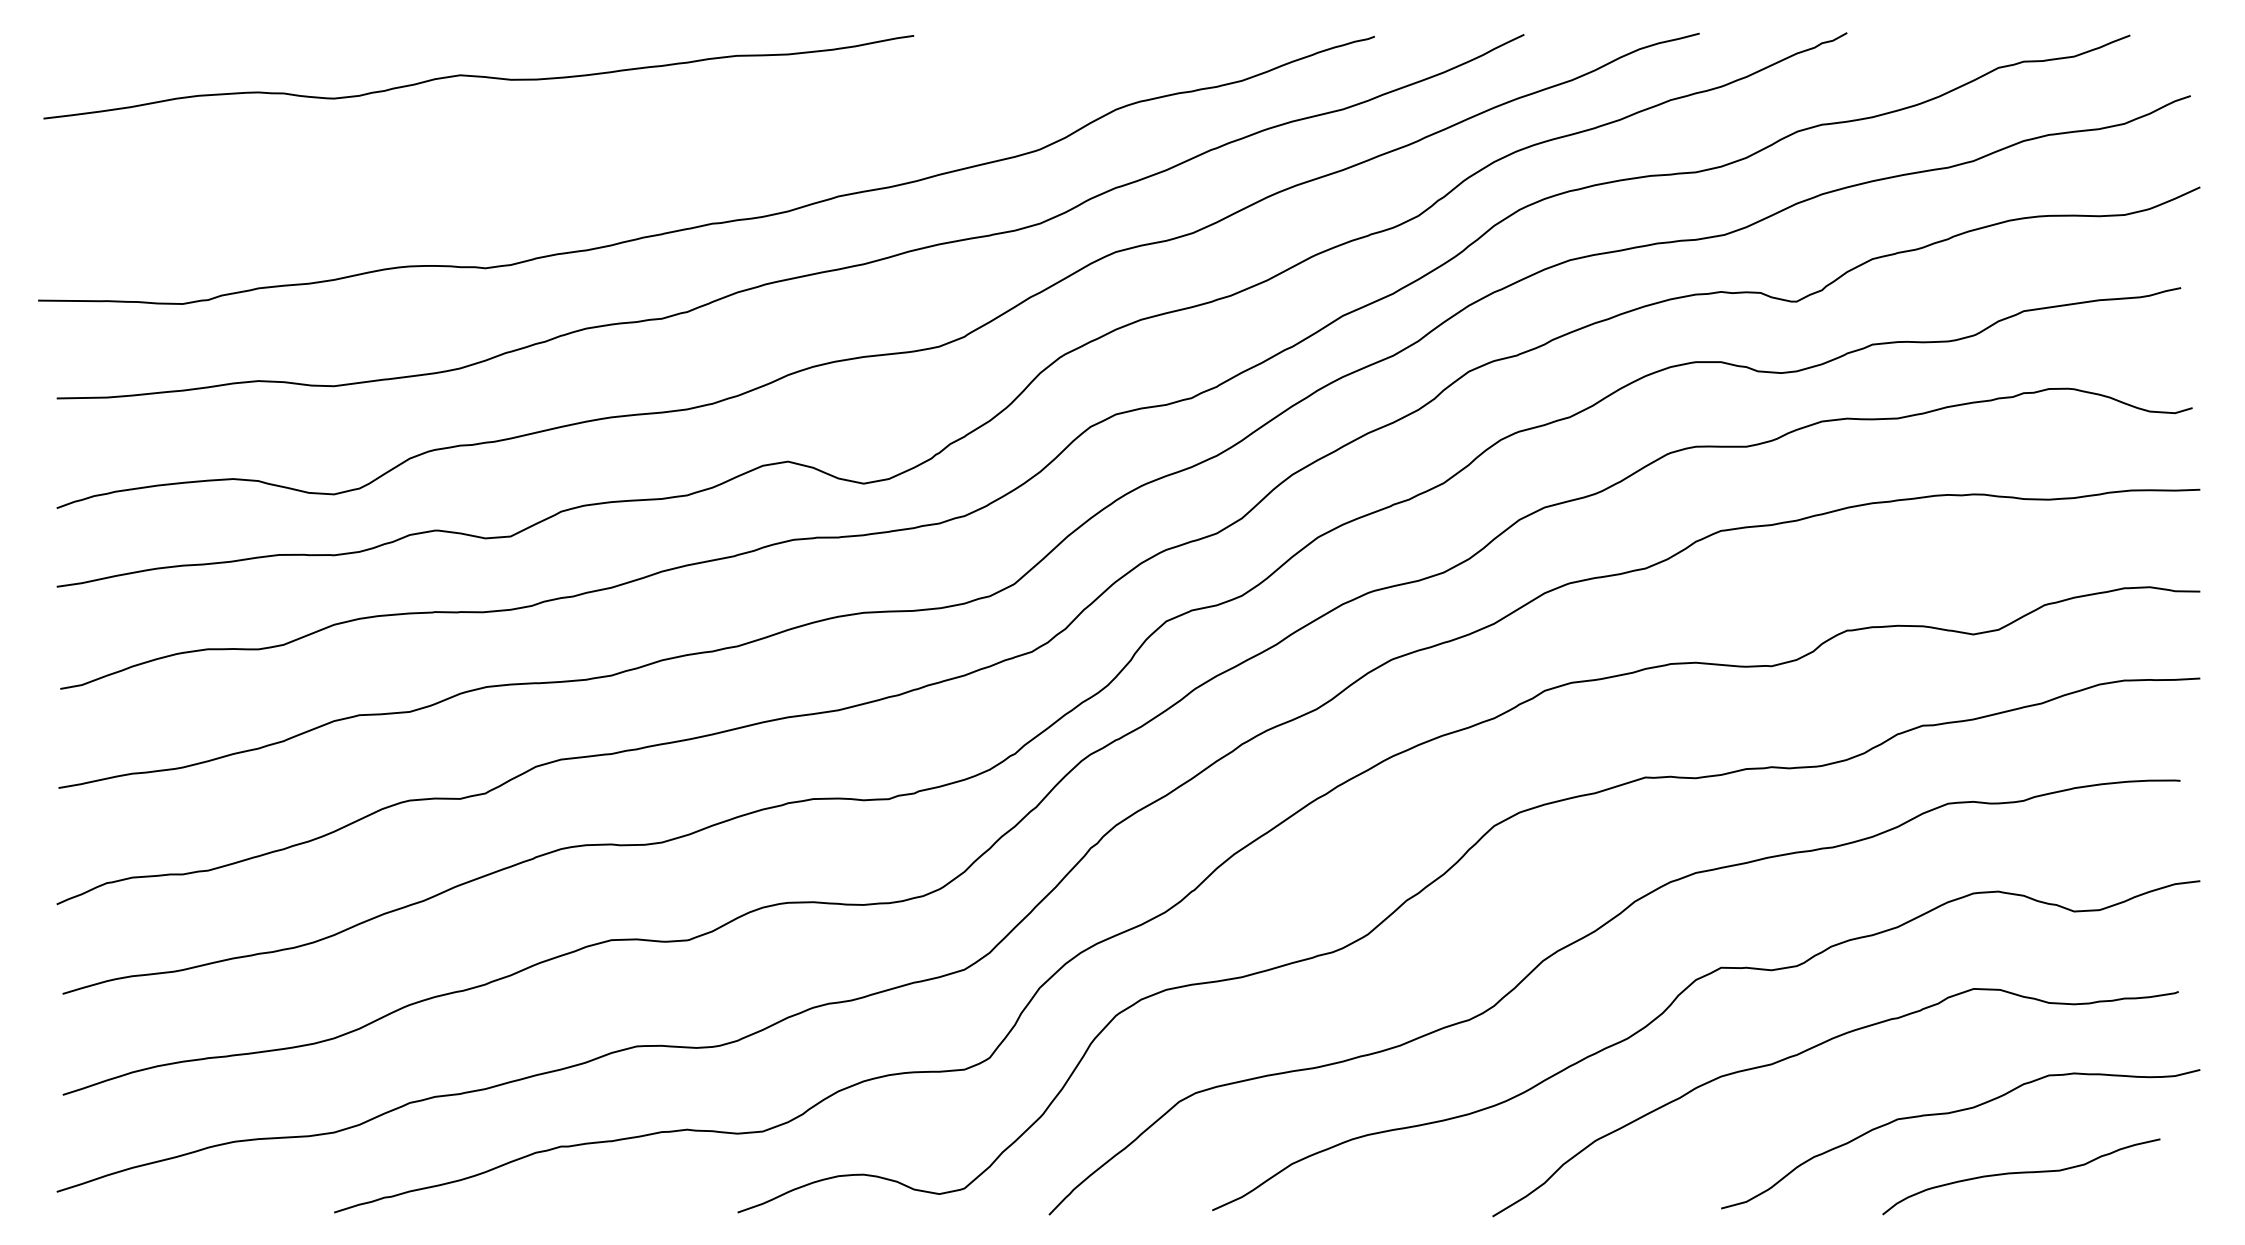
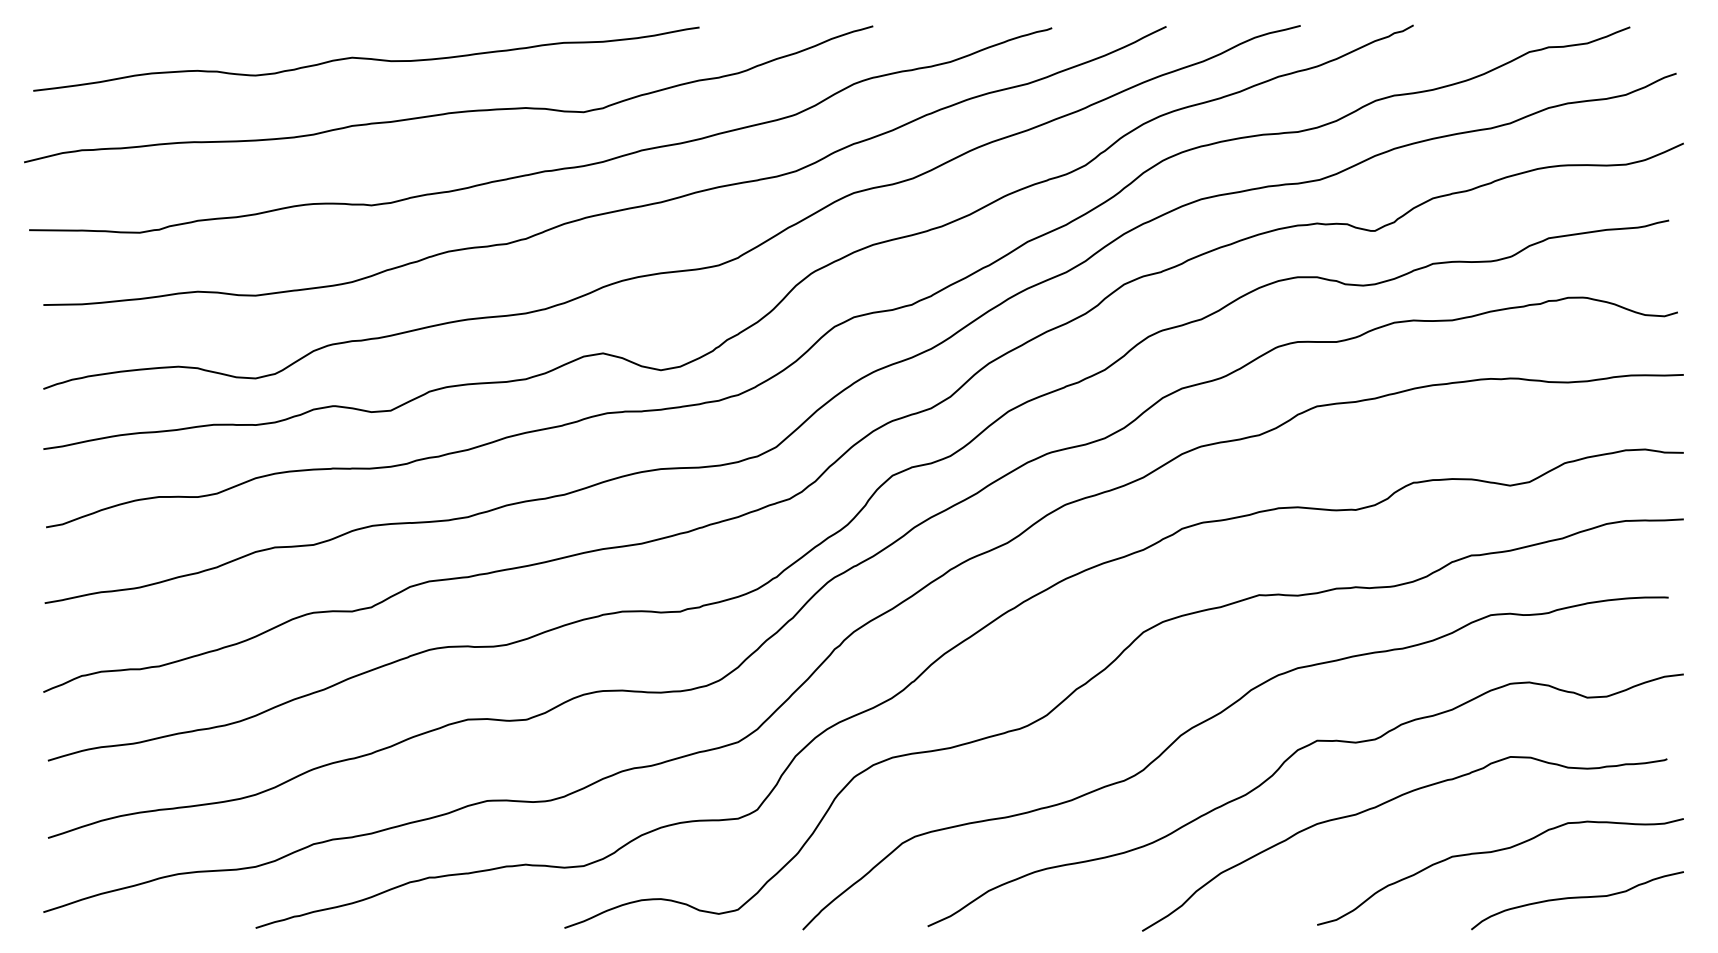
curve: (587, 146) -> (449, 112), added
curve: (2021, 1173) -> (1577, 898), moved

